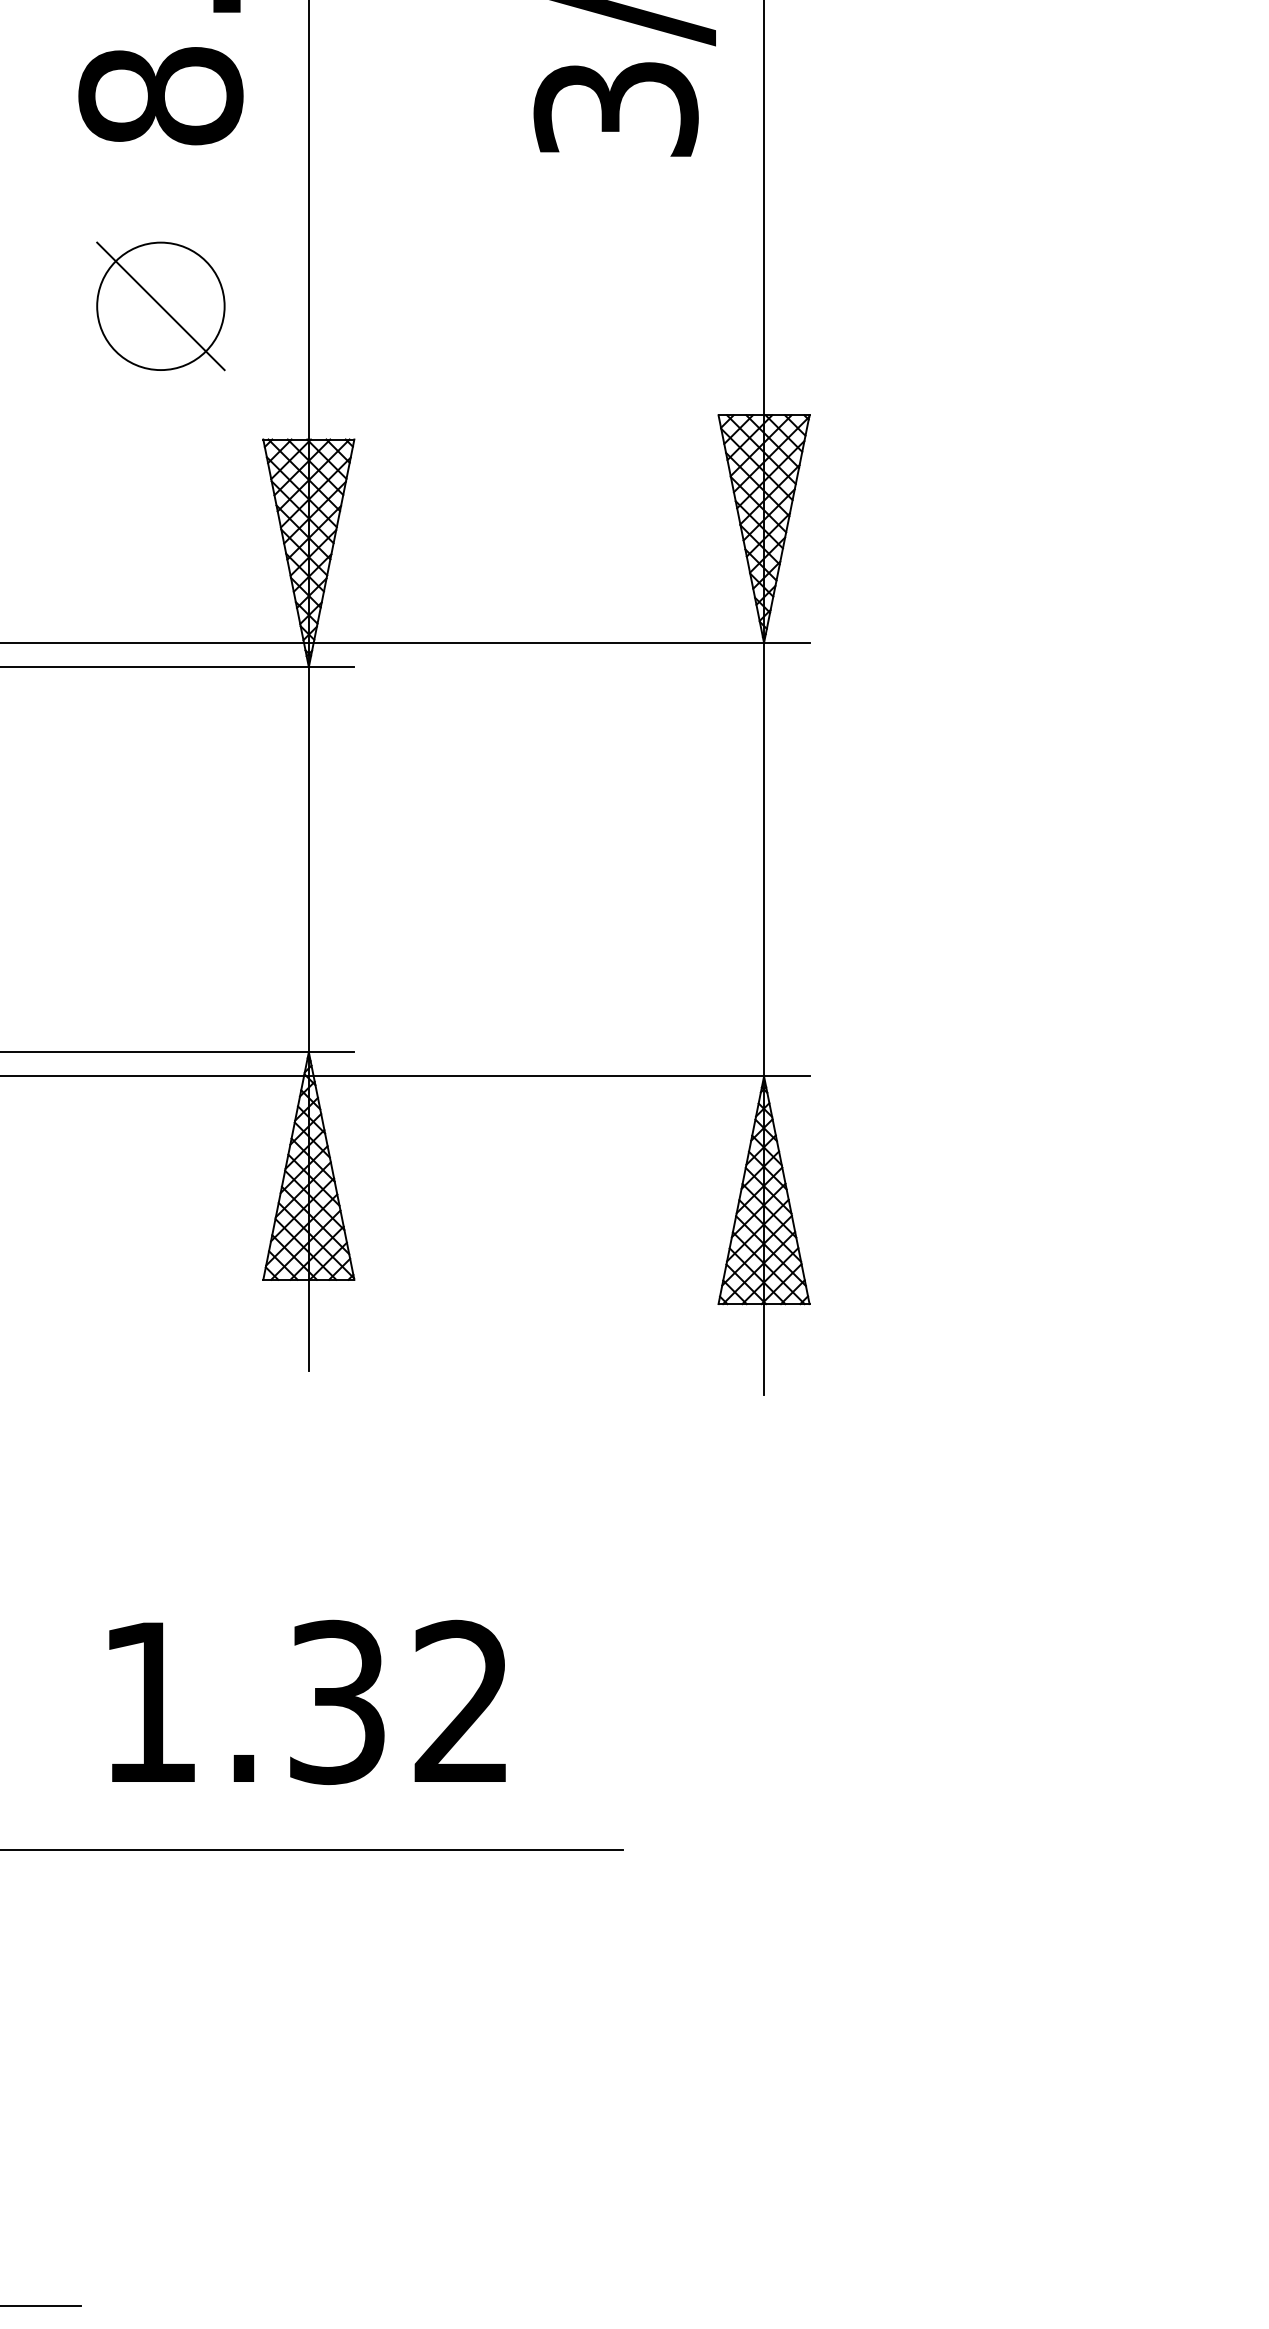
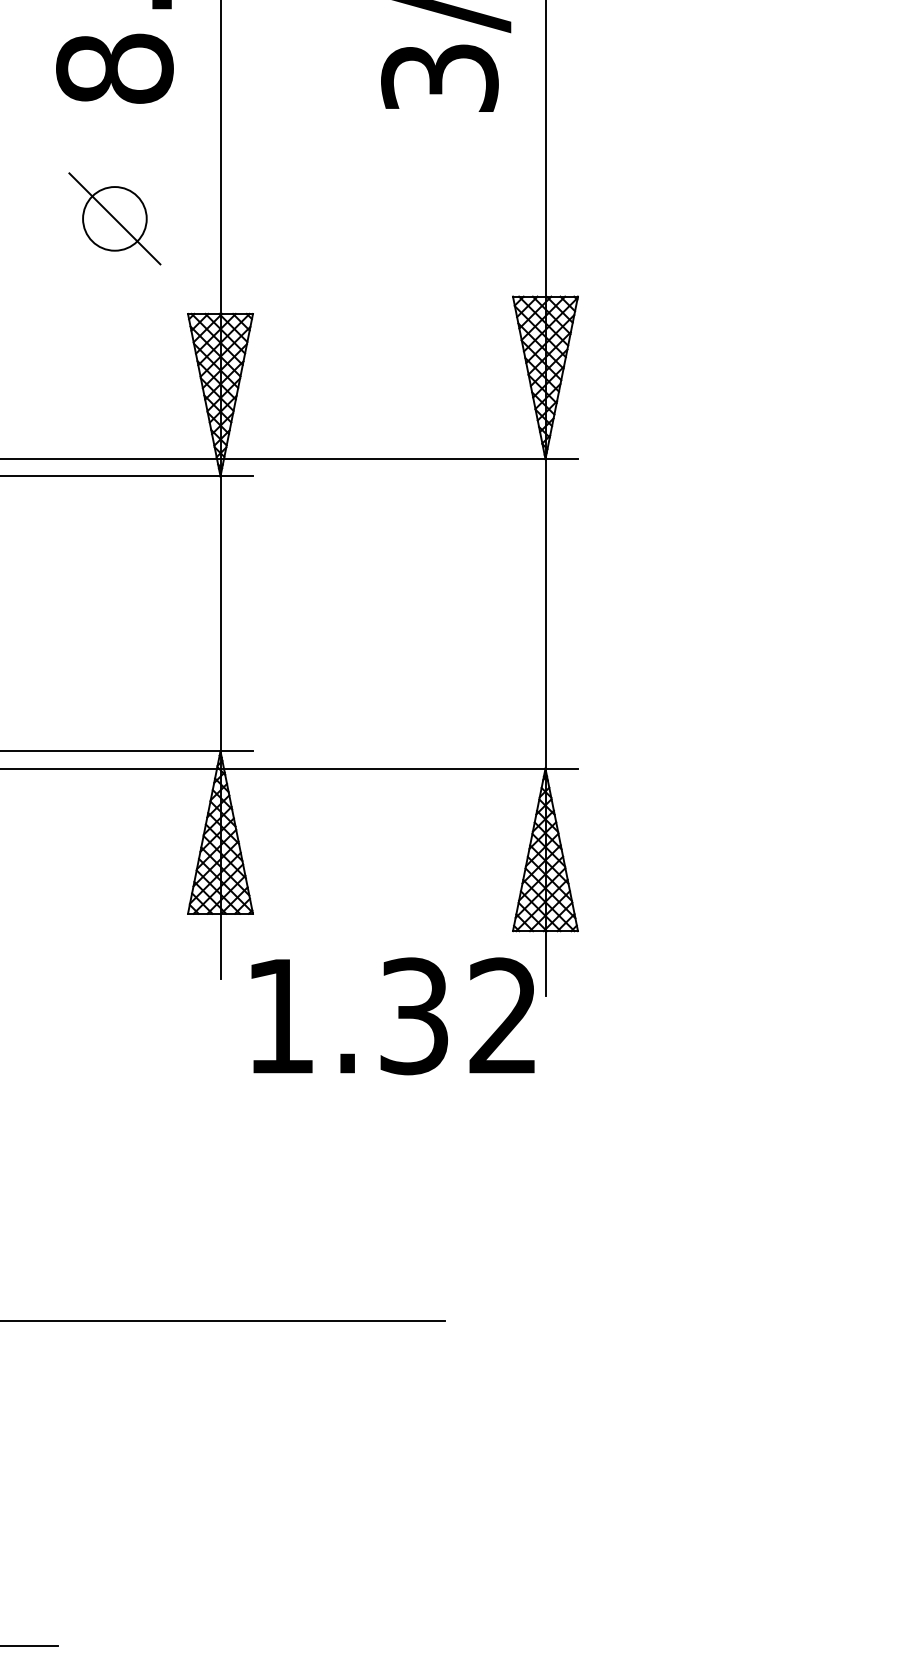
circle: (160, 306) -> (114, 218), size x0.7
text: (307, 1701) -> (393, 1015), moved

